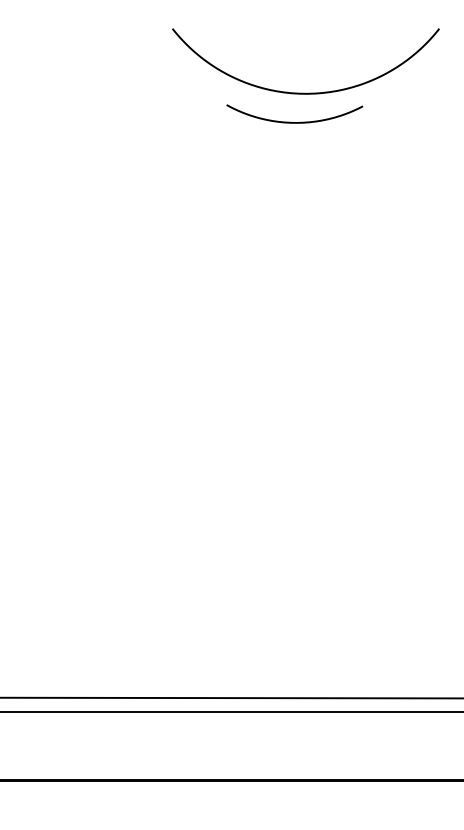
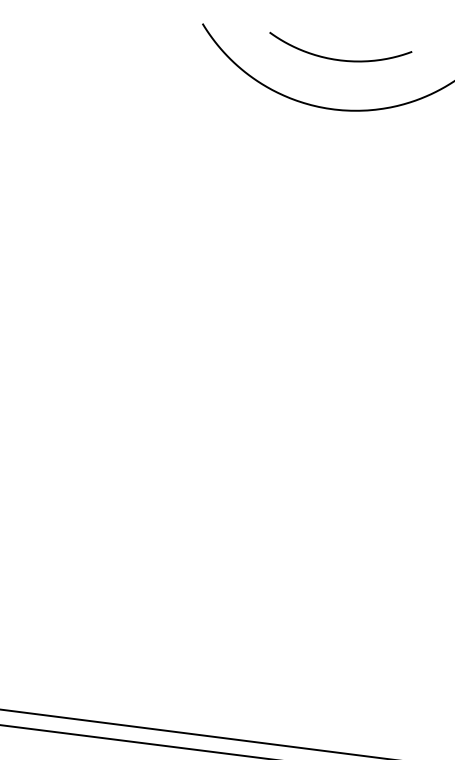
curve: (290, 121) -> (334, 58), moved

